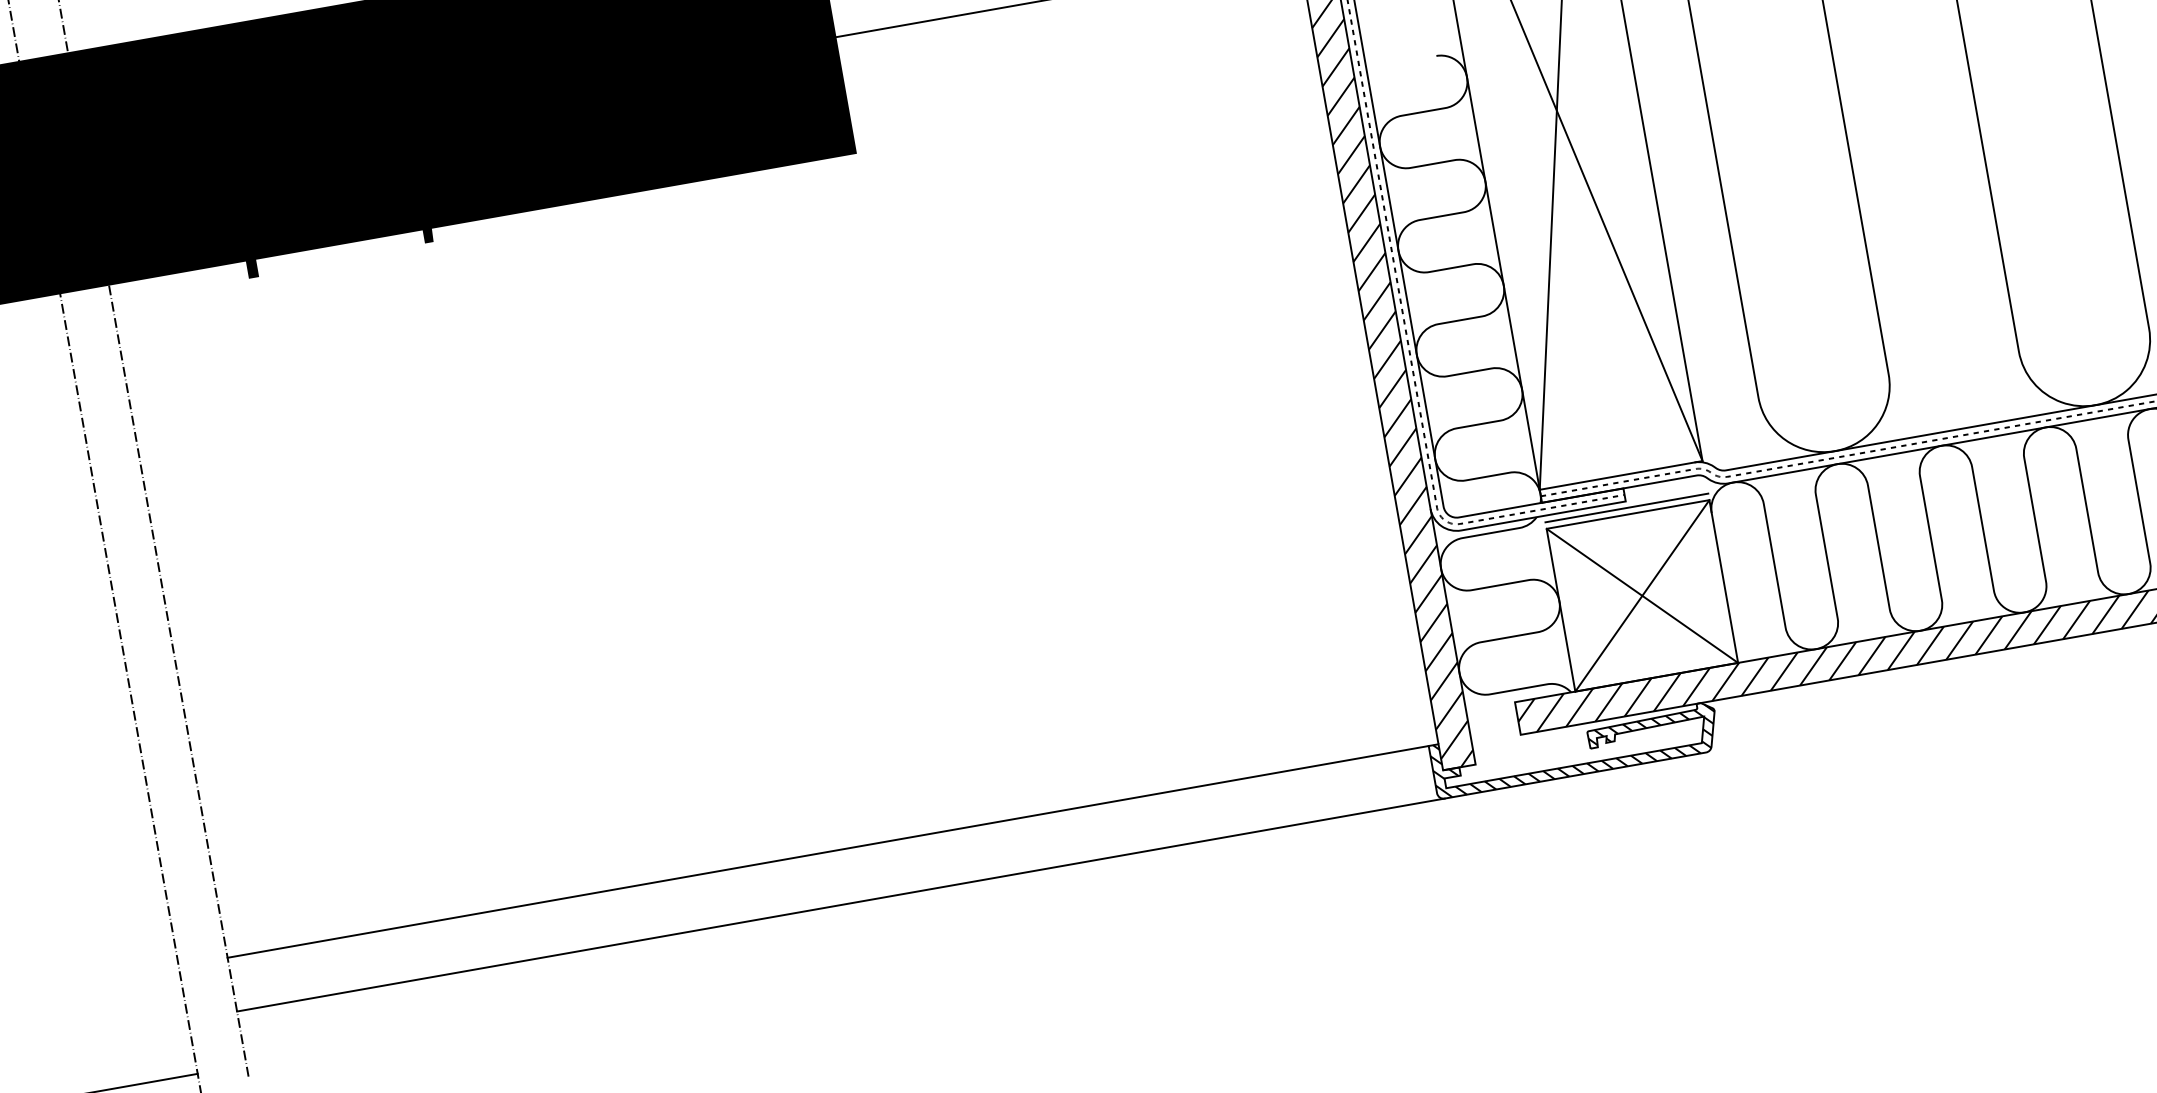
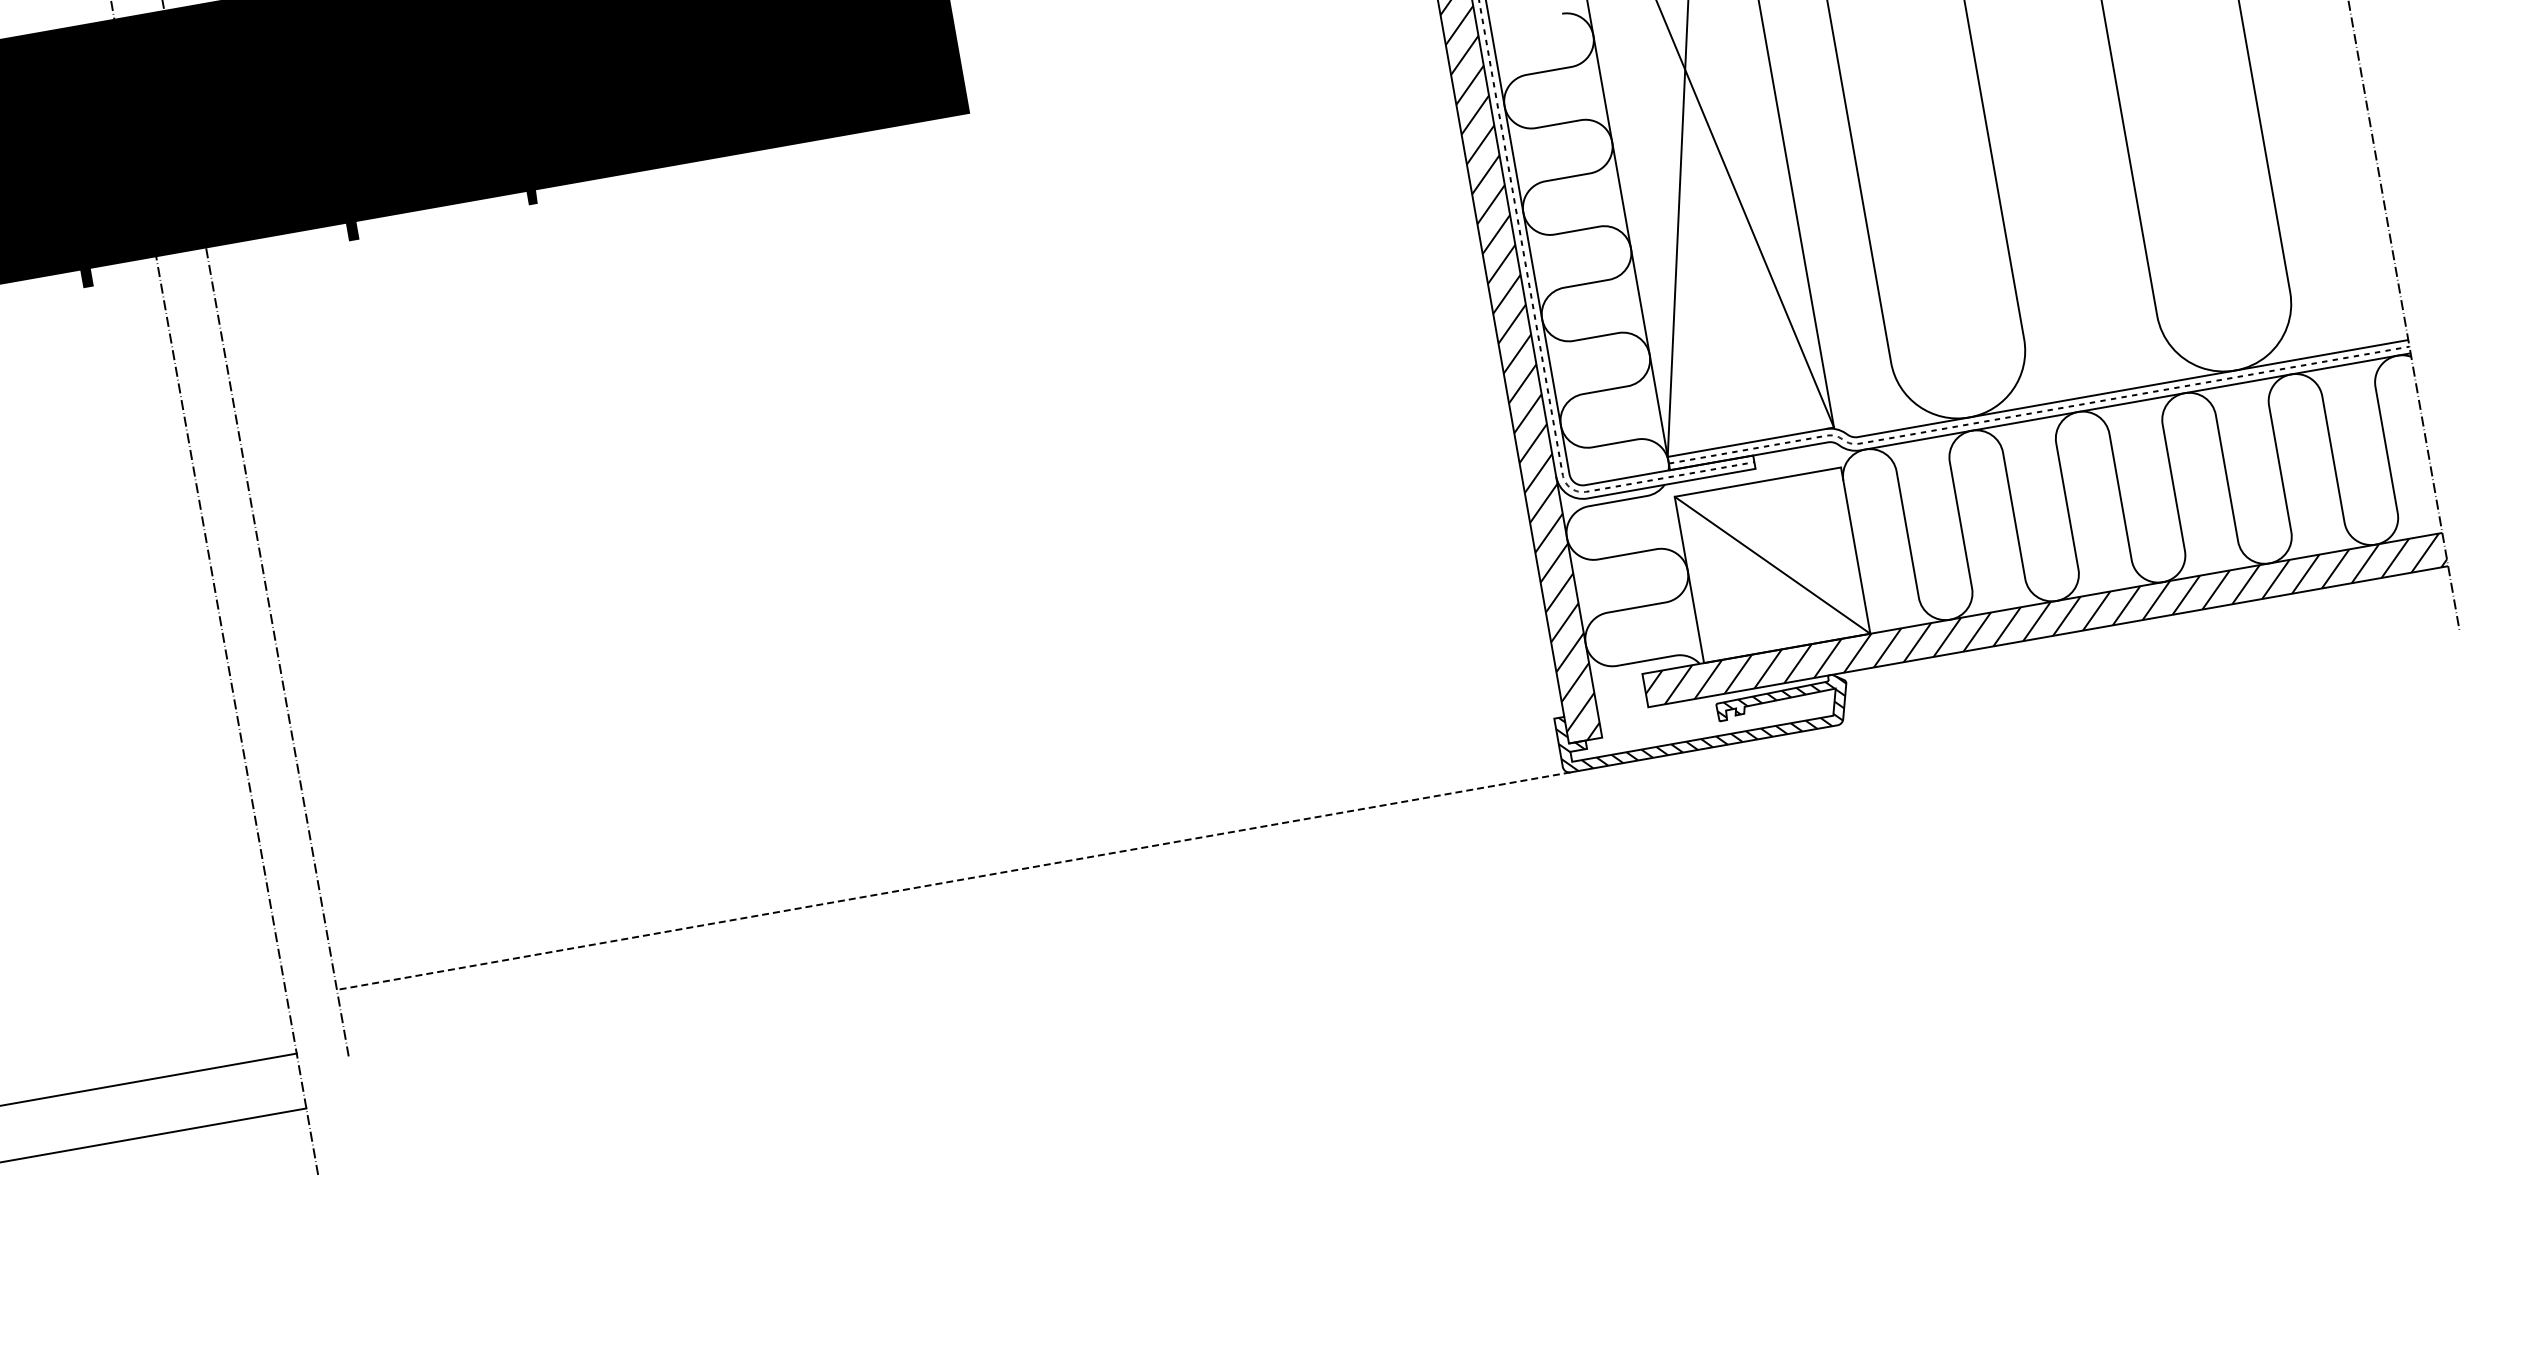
line: (1626, 507) -> (1756, 475), removed
line: (1642, 596) -> (1772, 565), removed
line: (827, 851) -> (940, 826), removed
line: (840, 905) -> (953, 881), solid -> dashed

